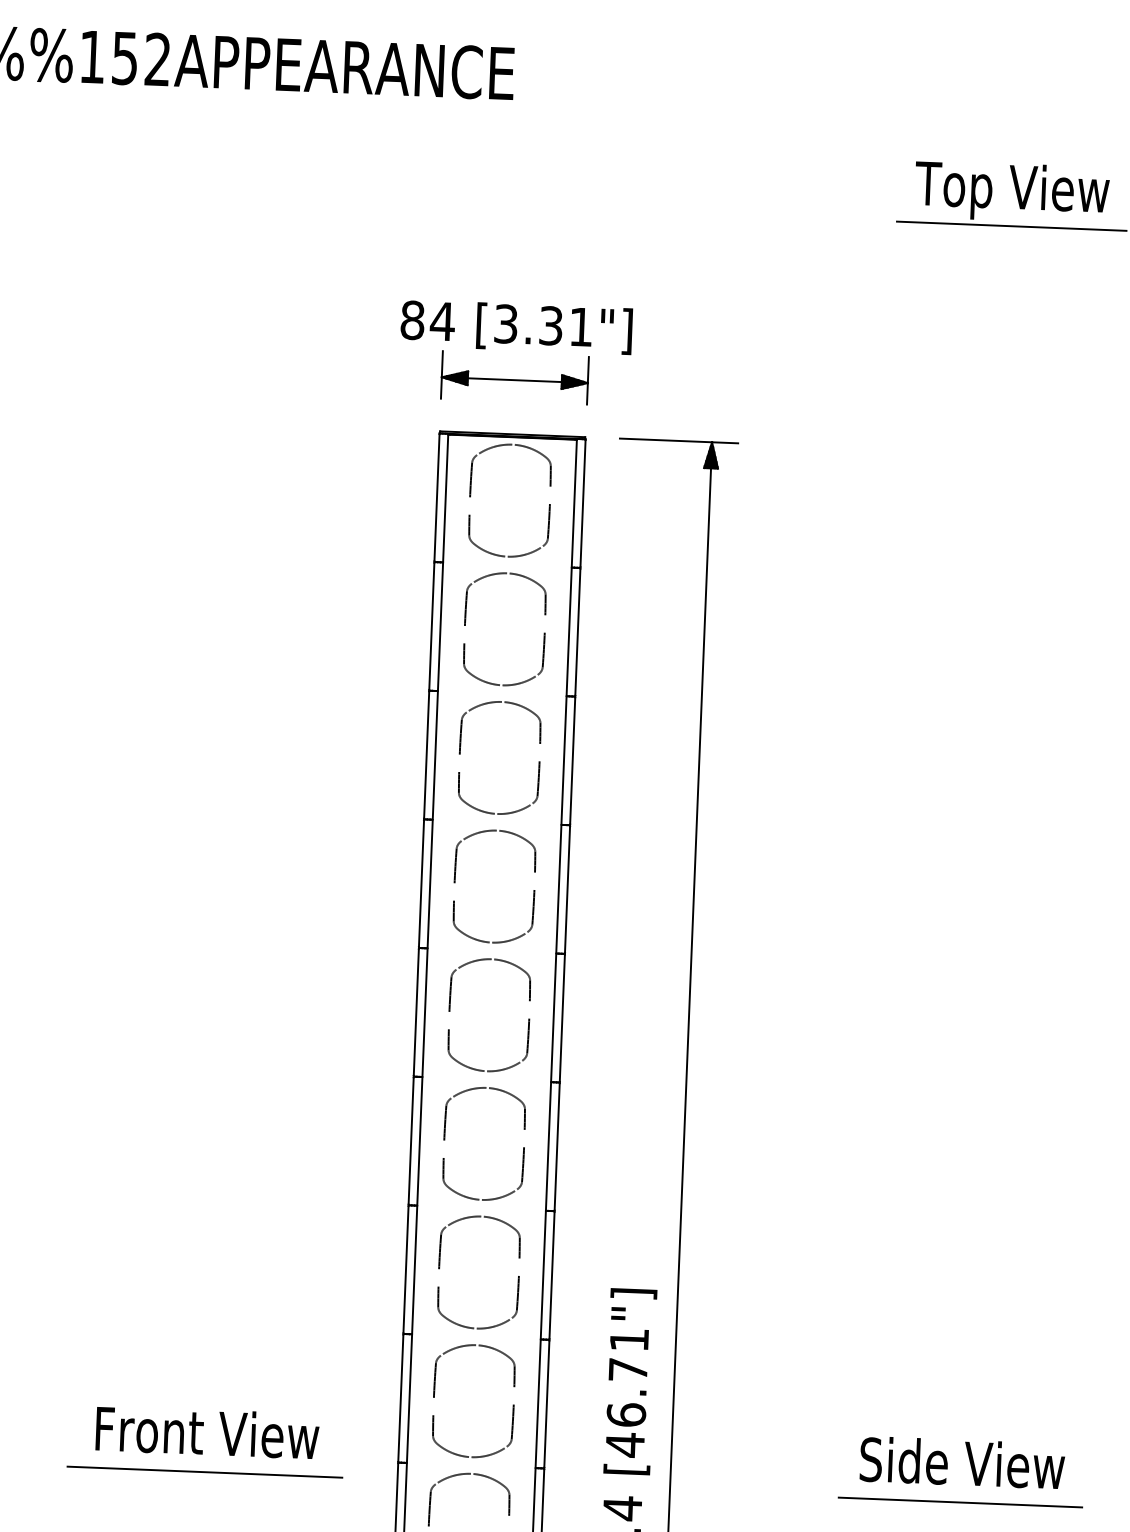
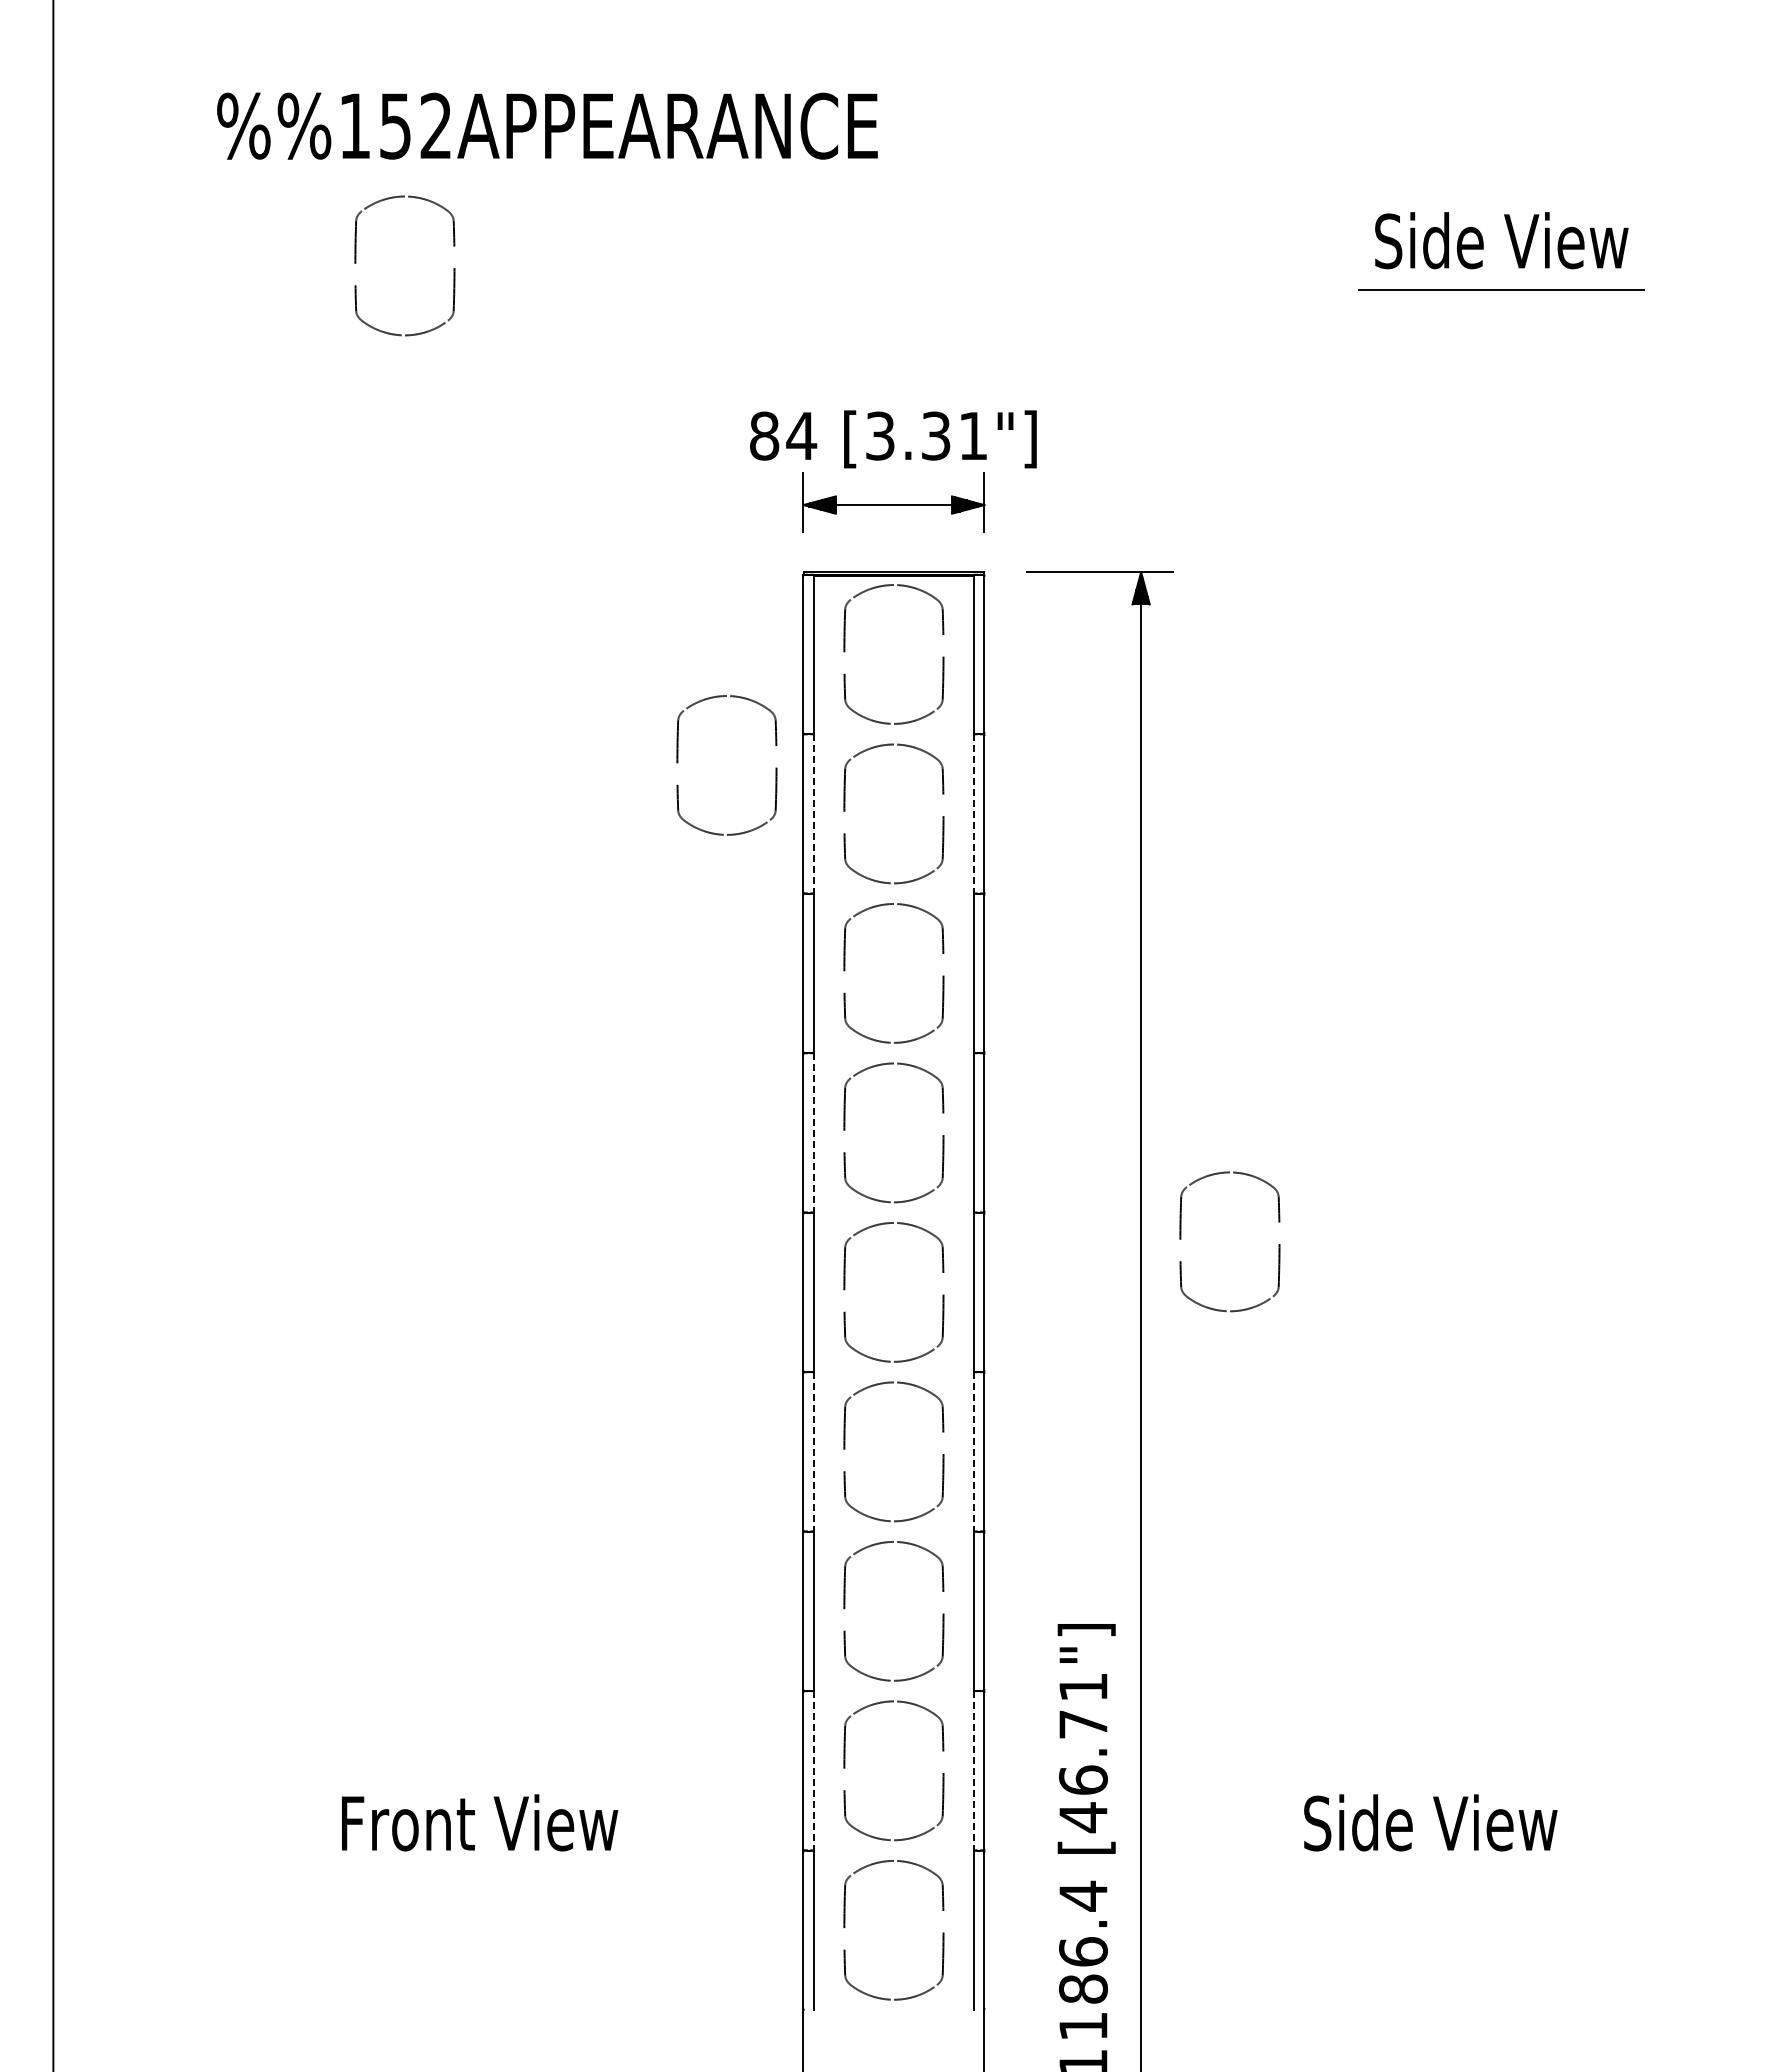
part: (89, 167) -> (356, 263), added
text: (1013, 192) -> (1501, 247), Top View -> Side View
part: (332, 580) -> (678, 762), added
line: (440, 626) -> (814, 813), solid -> dashed
line: (569, 631) -> (973, 813), solid -> dashed
line: (430, 883) -> (814, 1132), solid -> dashed
part: (723, 981) -> (1181, 1239), added
line: (420, 1141) -> (814, 1451), solid -> dashed
line: (548, 1146) -> (973, 1451), solid -> dashed
line: (409, 1398) -> (814, 1770), solid -> dashed
line: (538, 1403) -> (973, 1770), solid -> dashed
text: (208, 1432) -> (480, 1822), moved
text: (962, 1462) -> (1430, 1822), moved
line: (204, 1472) -> (564, 1872), removed
line: (960, 1502) -> (1501, 1872), removed

